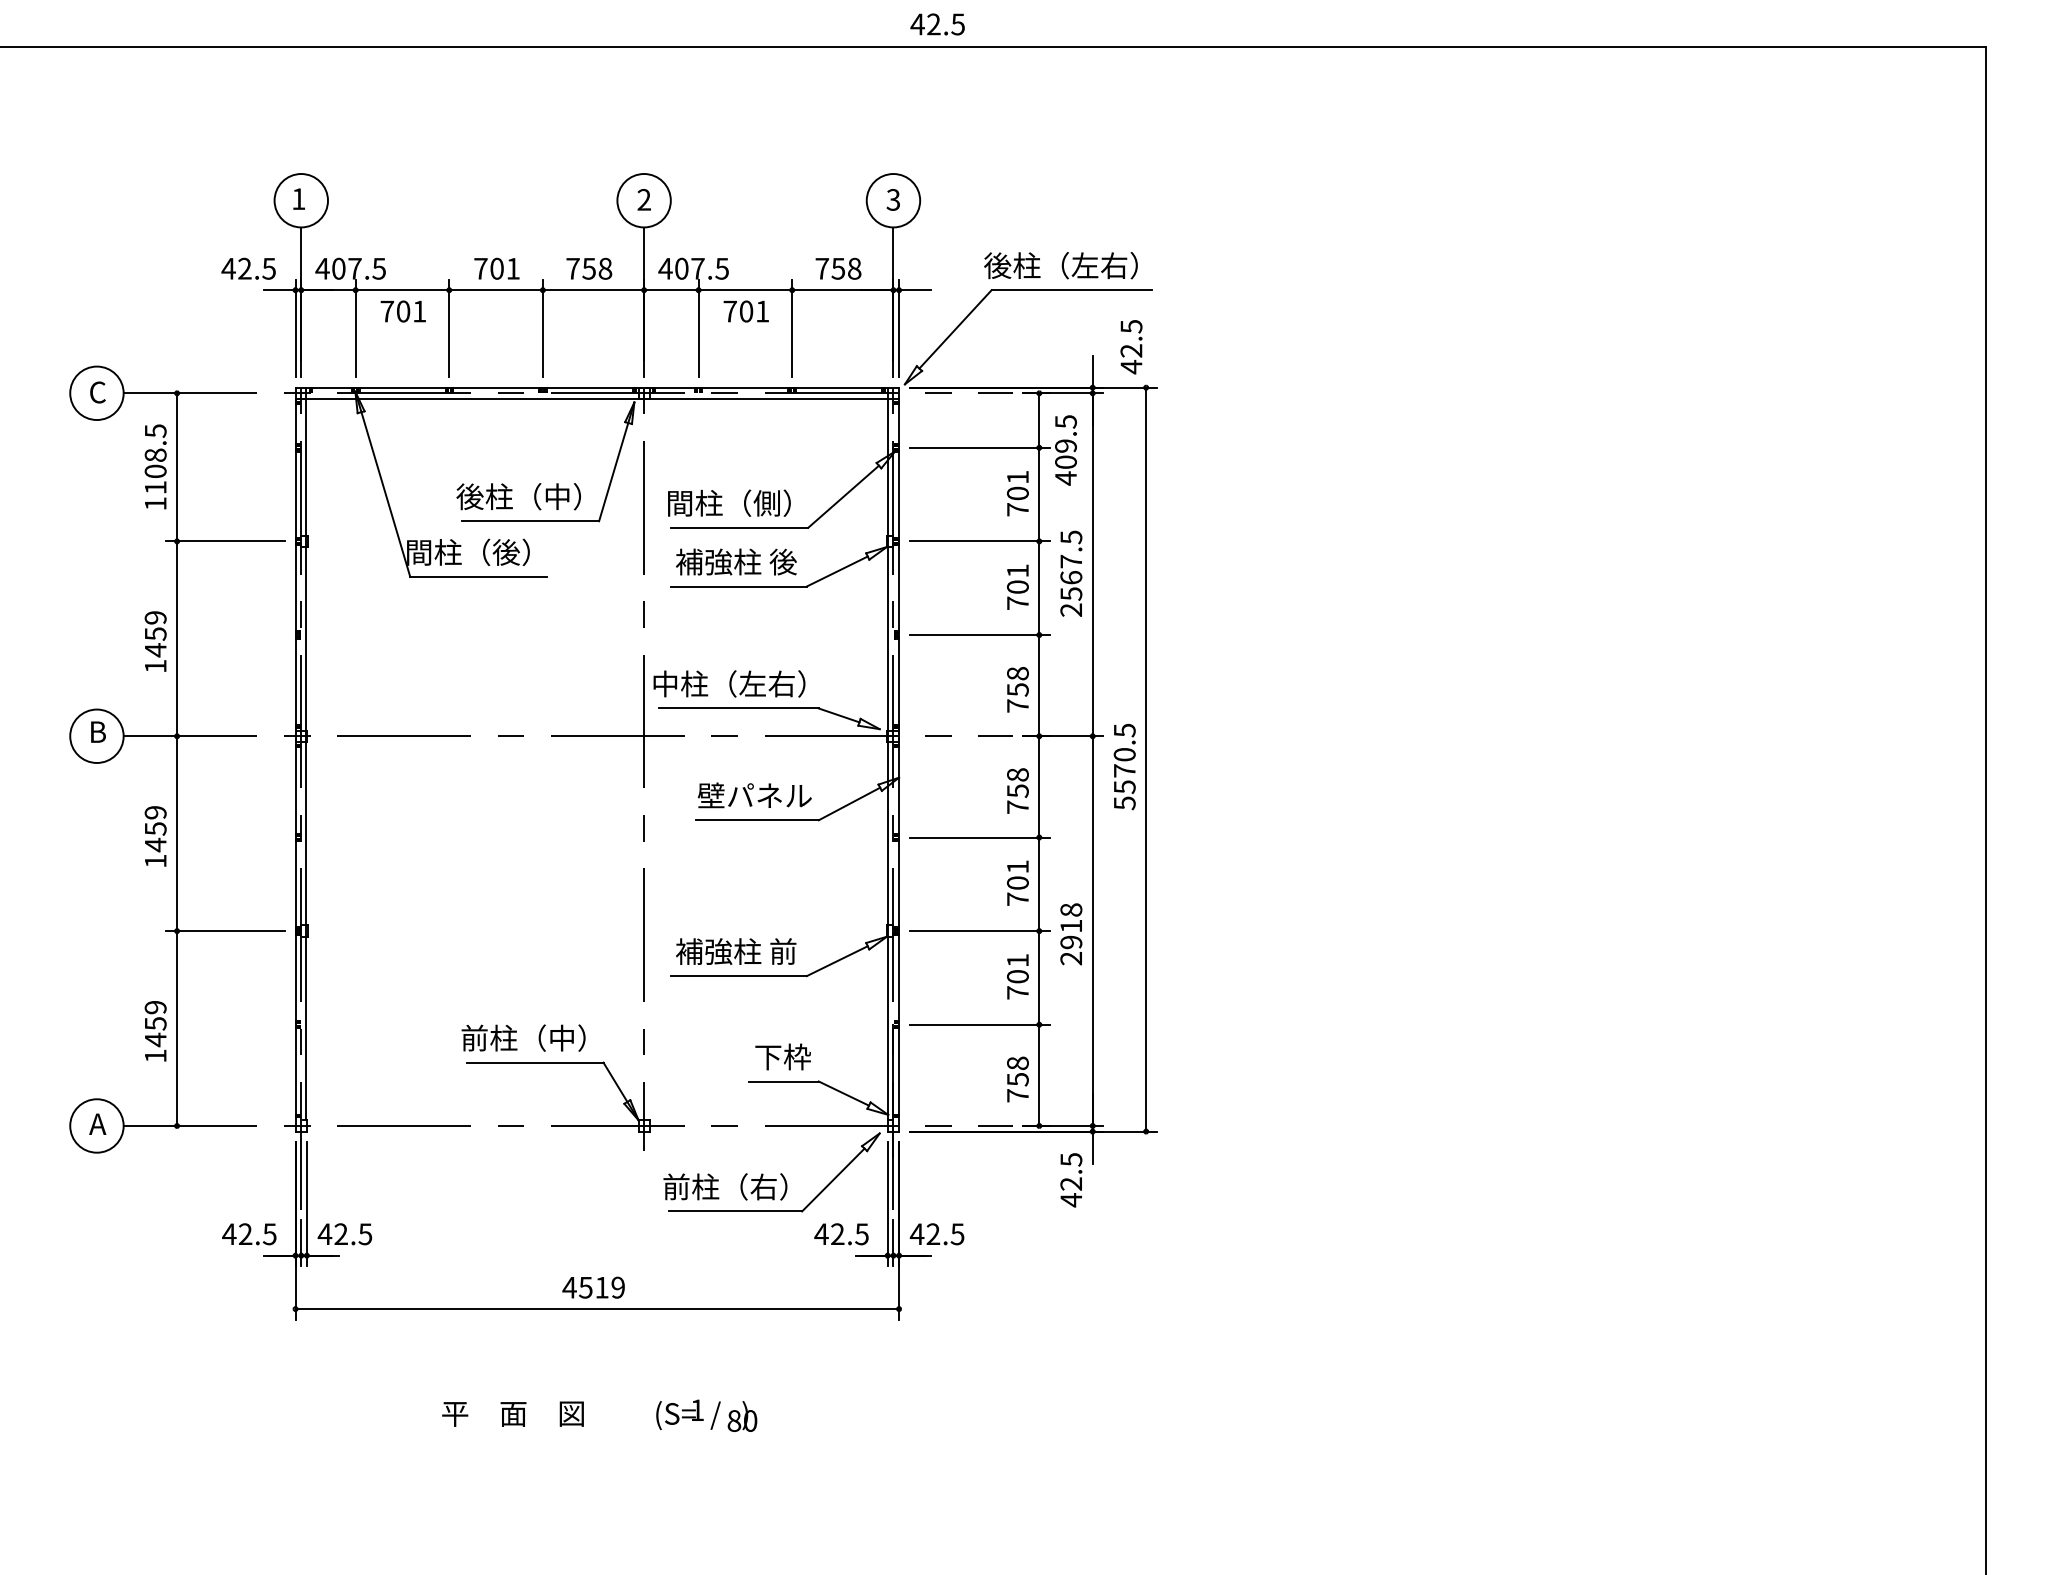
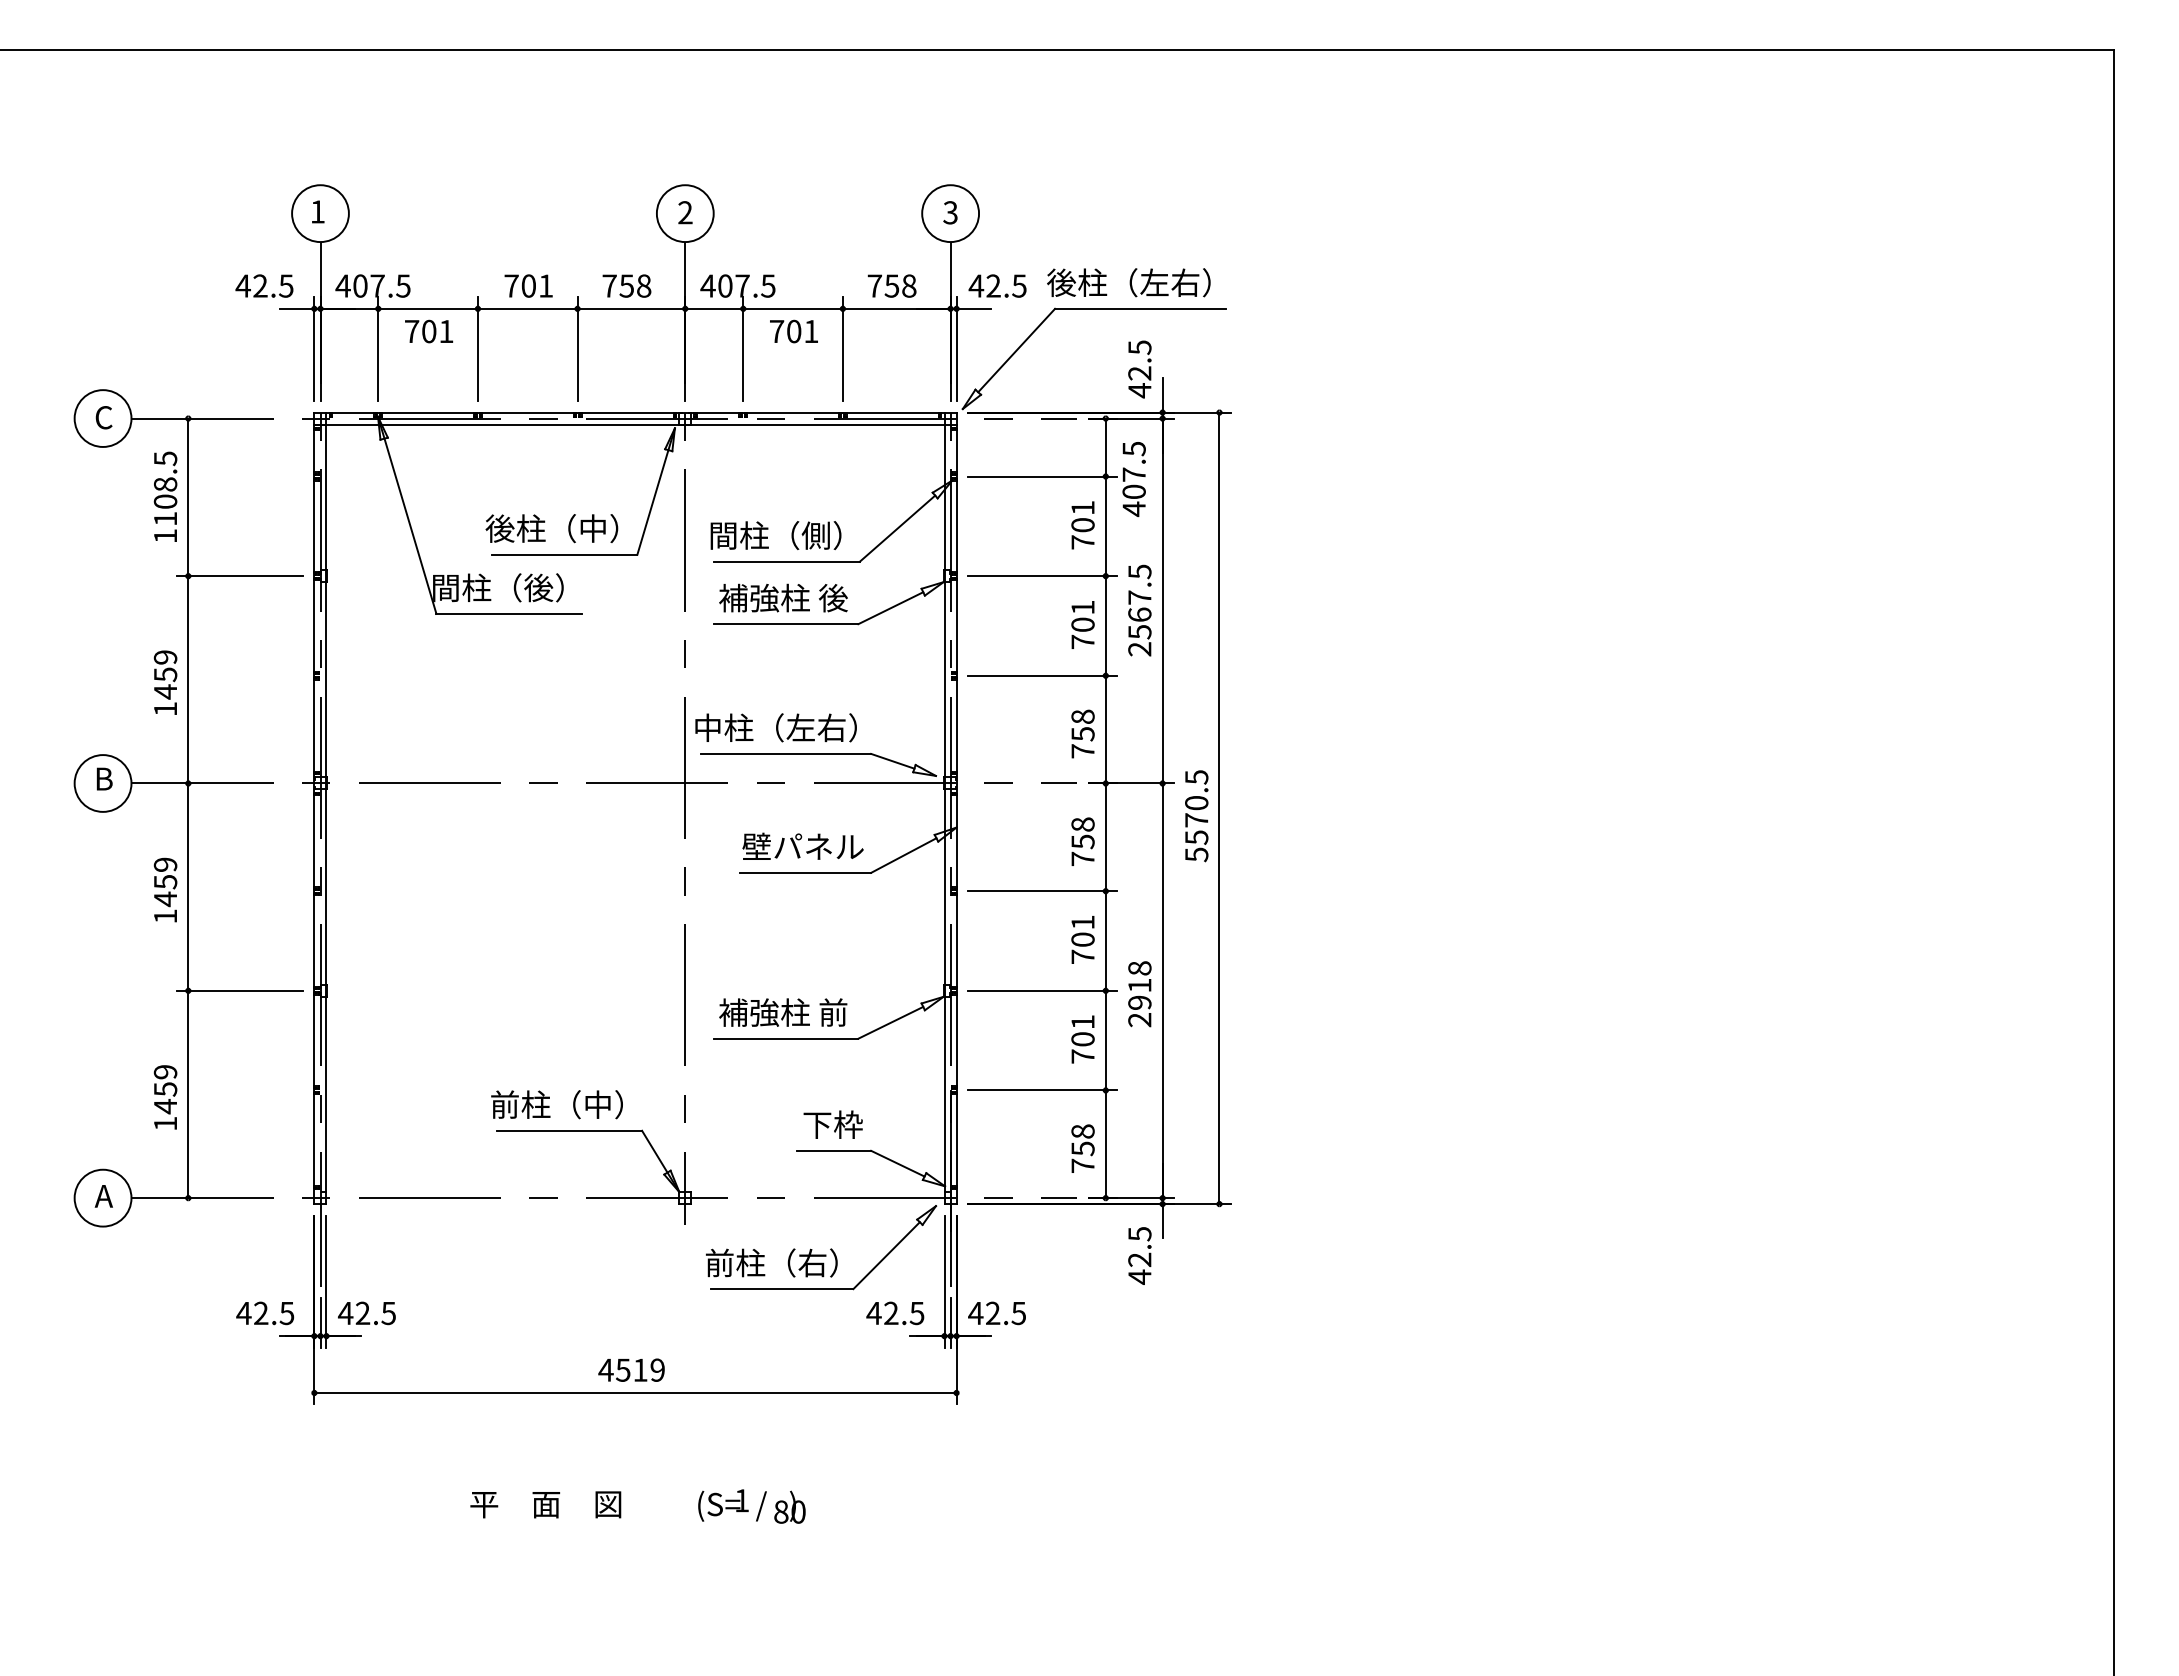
text: (937, 23) -> (997, 285), moved
text: (1131, 347) -> (1139, 369), moved
text: (1065, 445) -> (1133, 474), 409.5 -> 407.5

